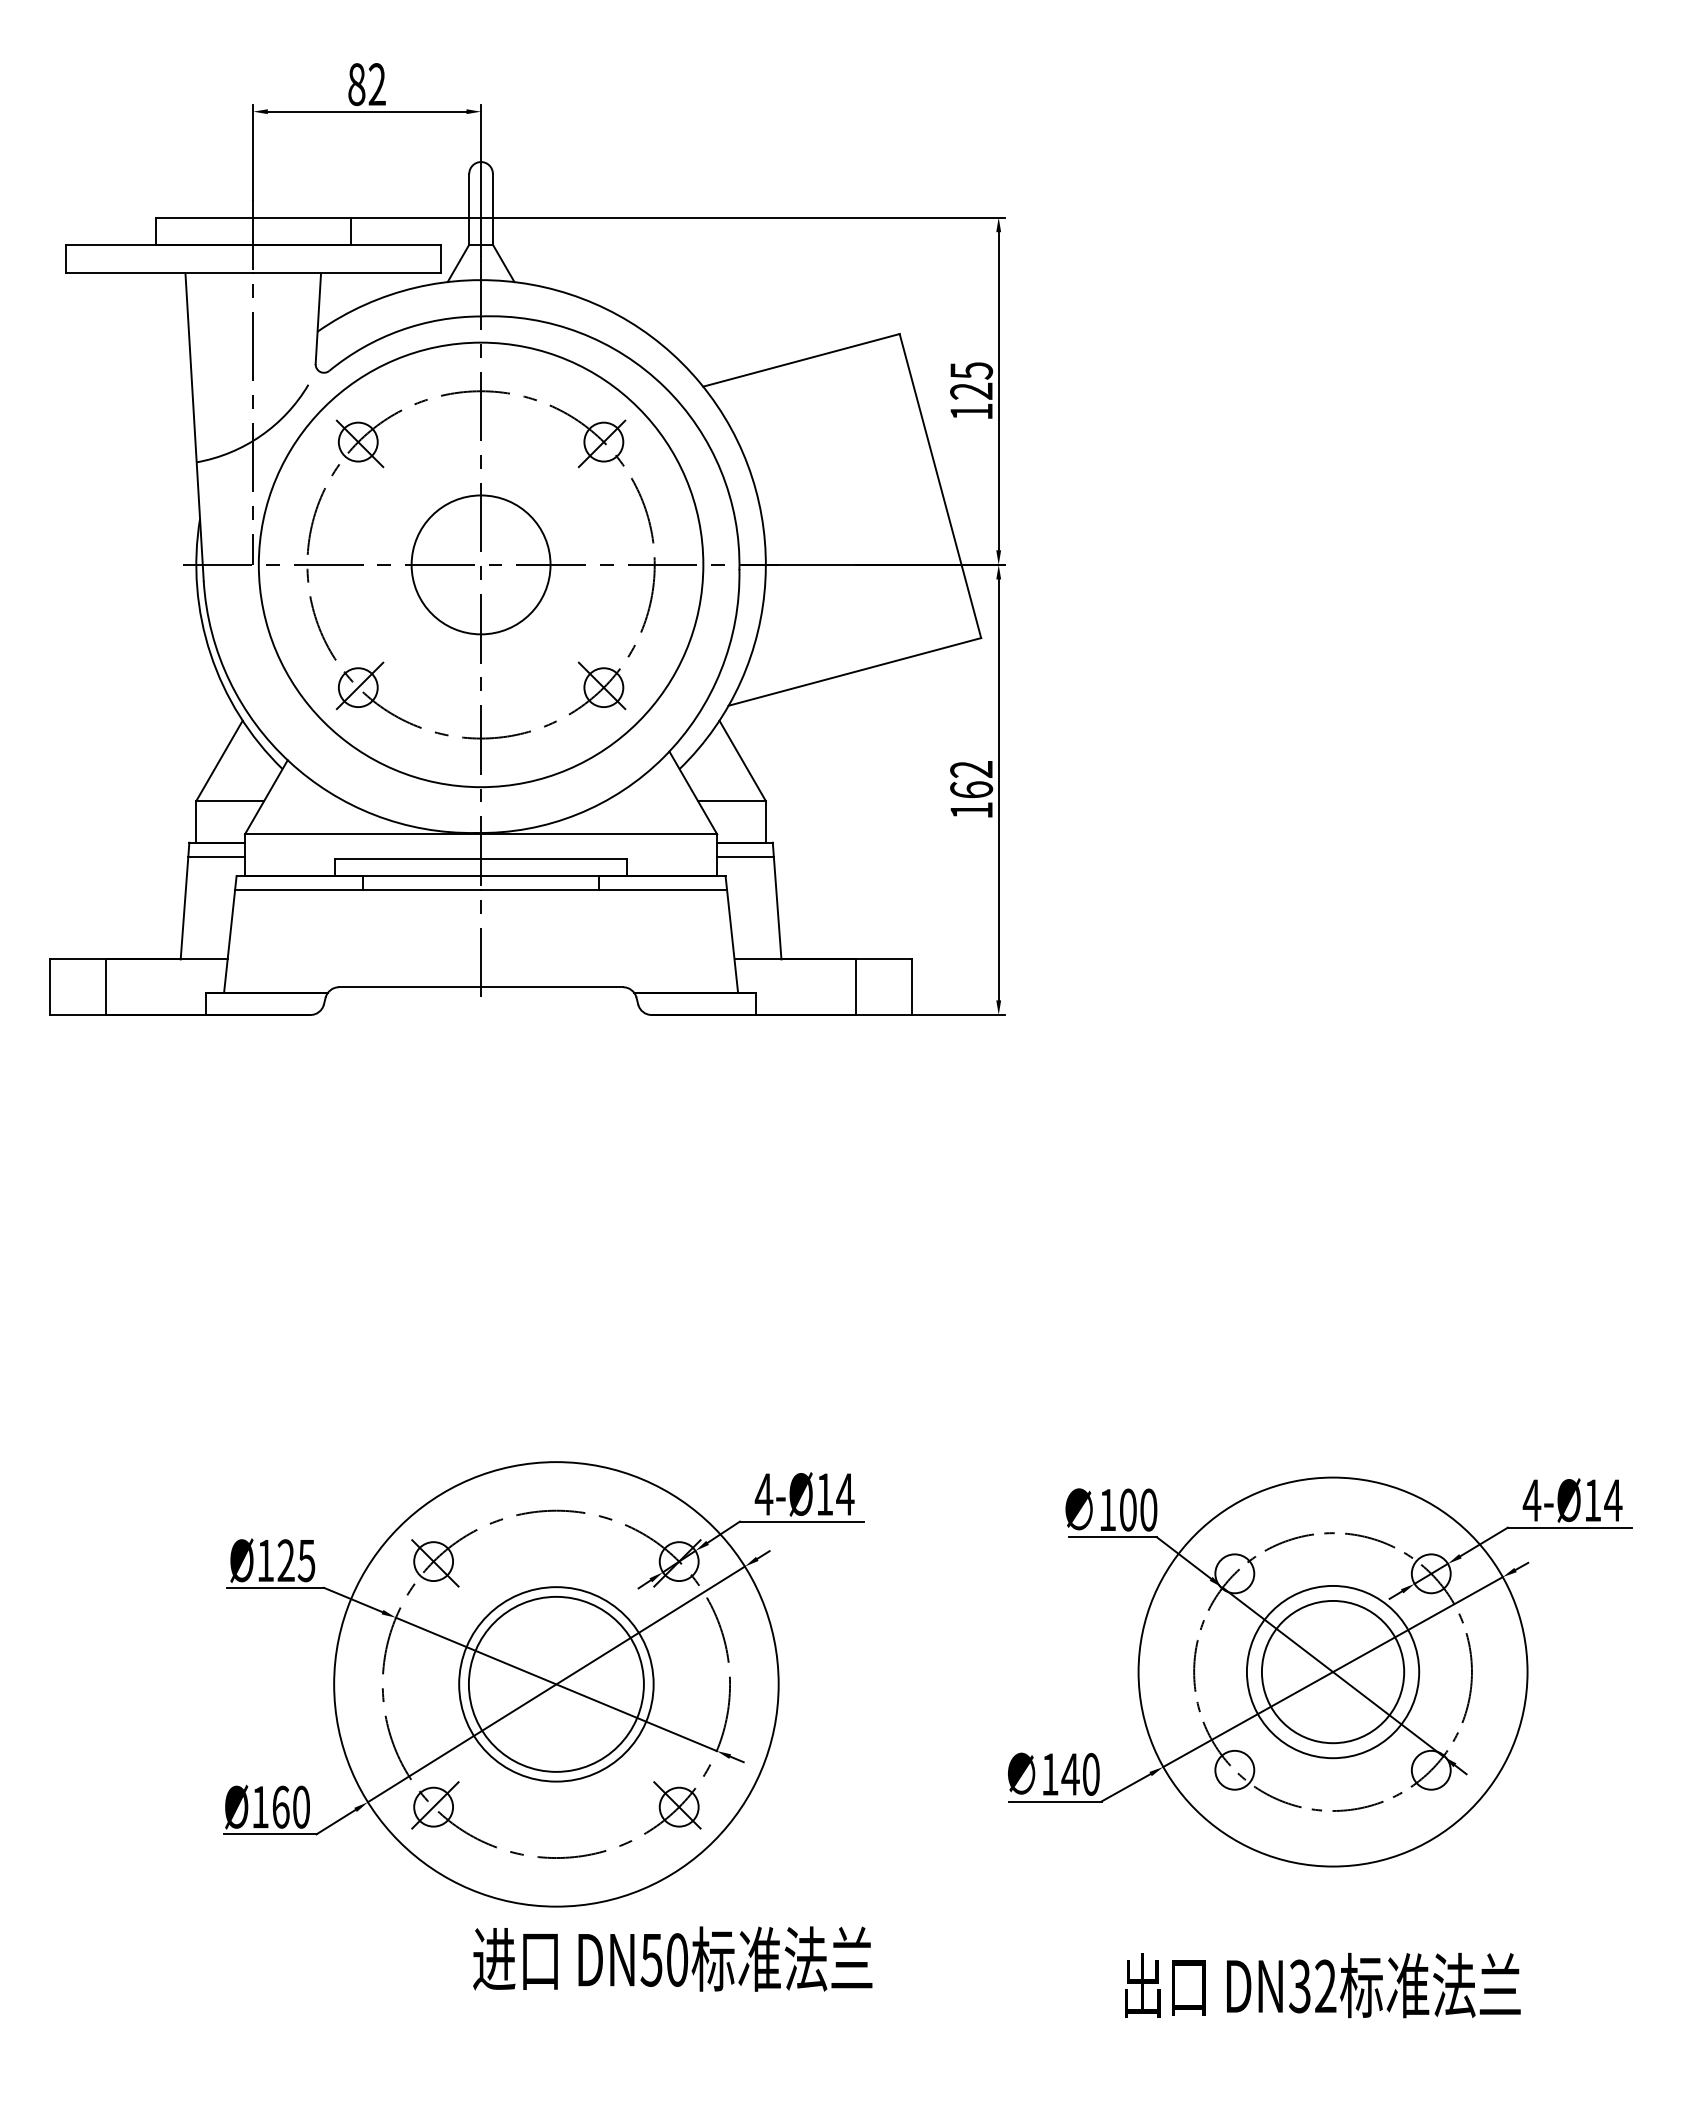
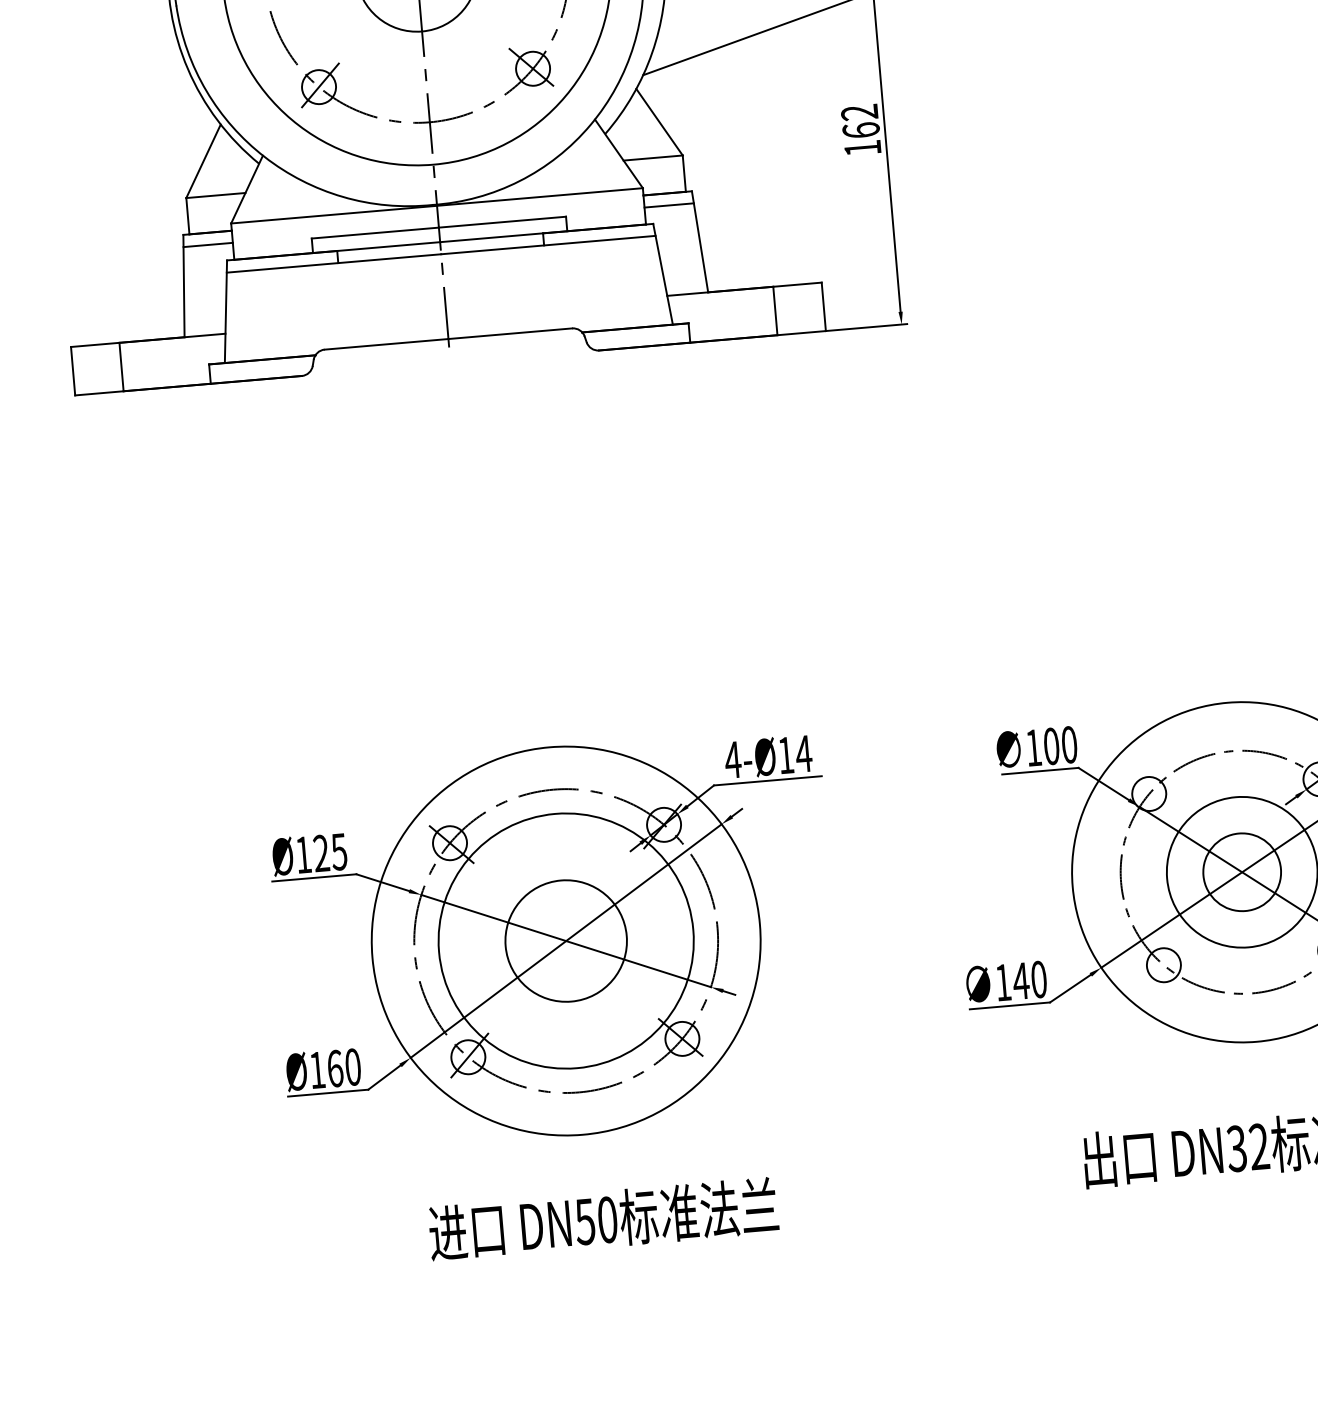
circle: (1332, 1671) -> (1241, 871), size x0.62
circle: (555, 1683) -> (565, 940), size x0.71
circle: (556, 1684) -> (566, 941), size x1.67
text: (672, 1958) -> (603, 1218), moved

